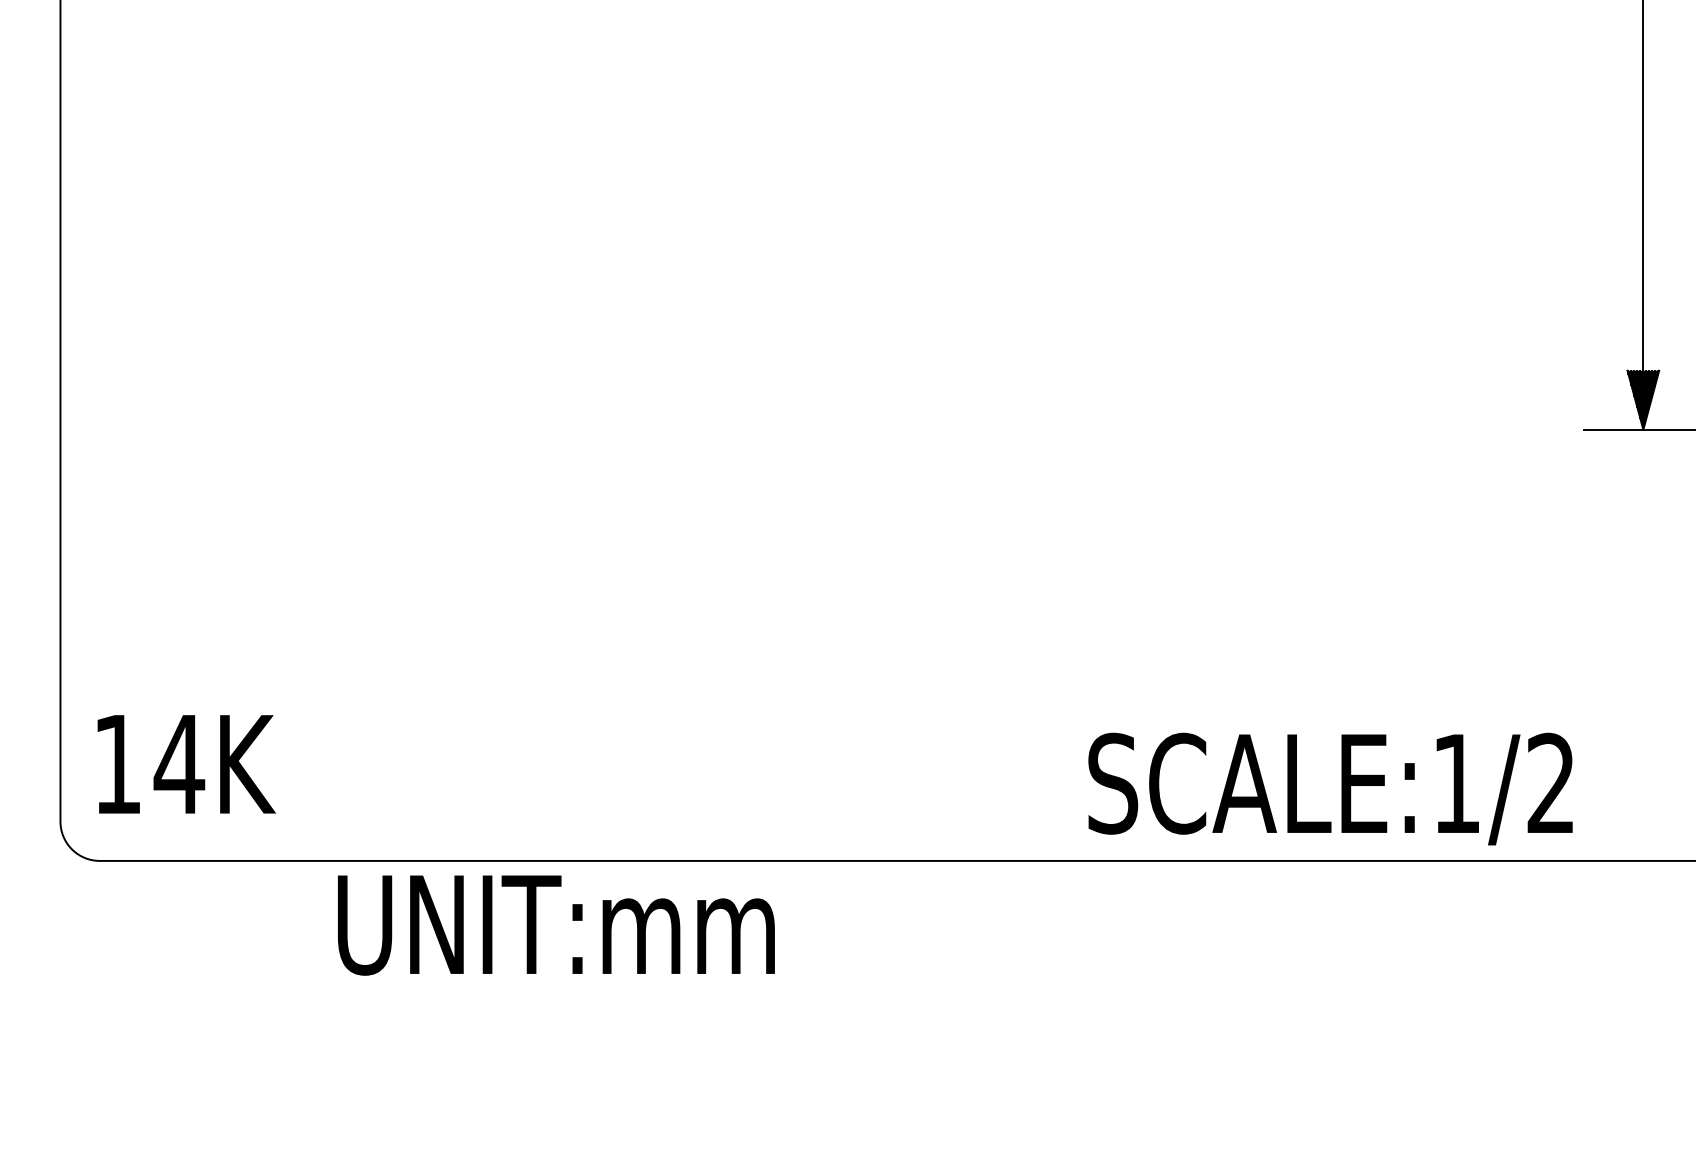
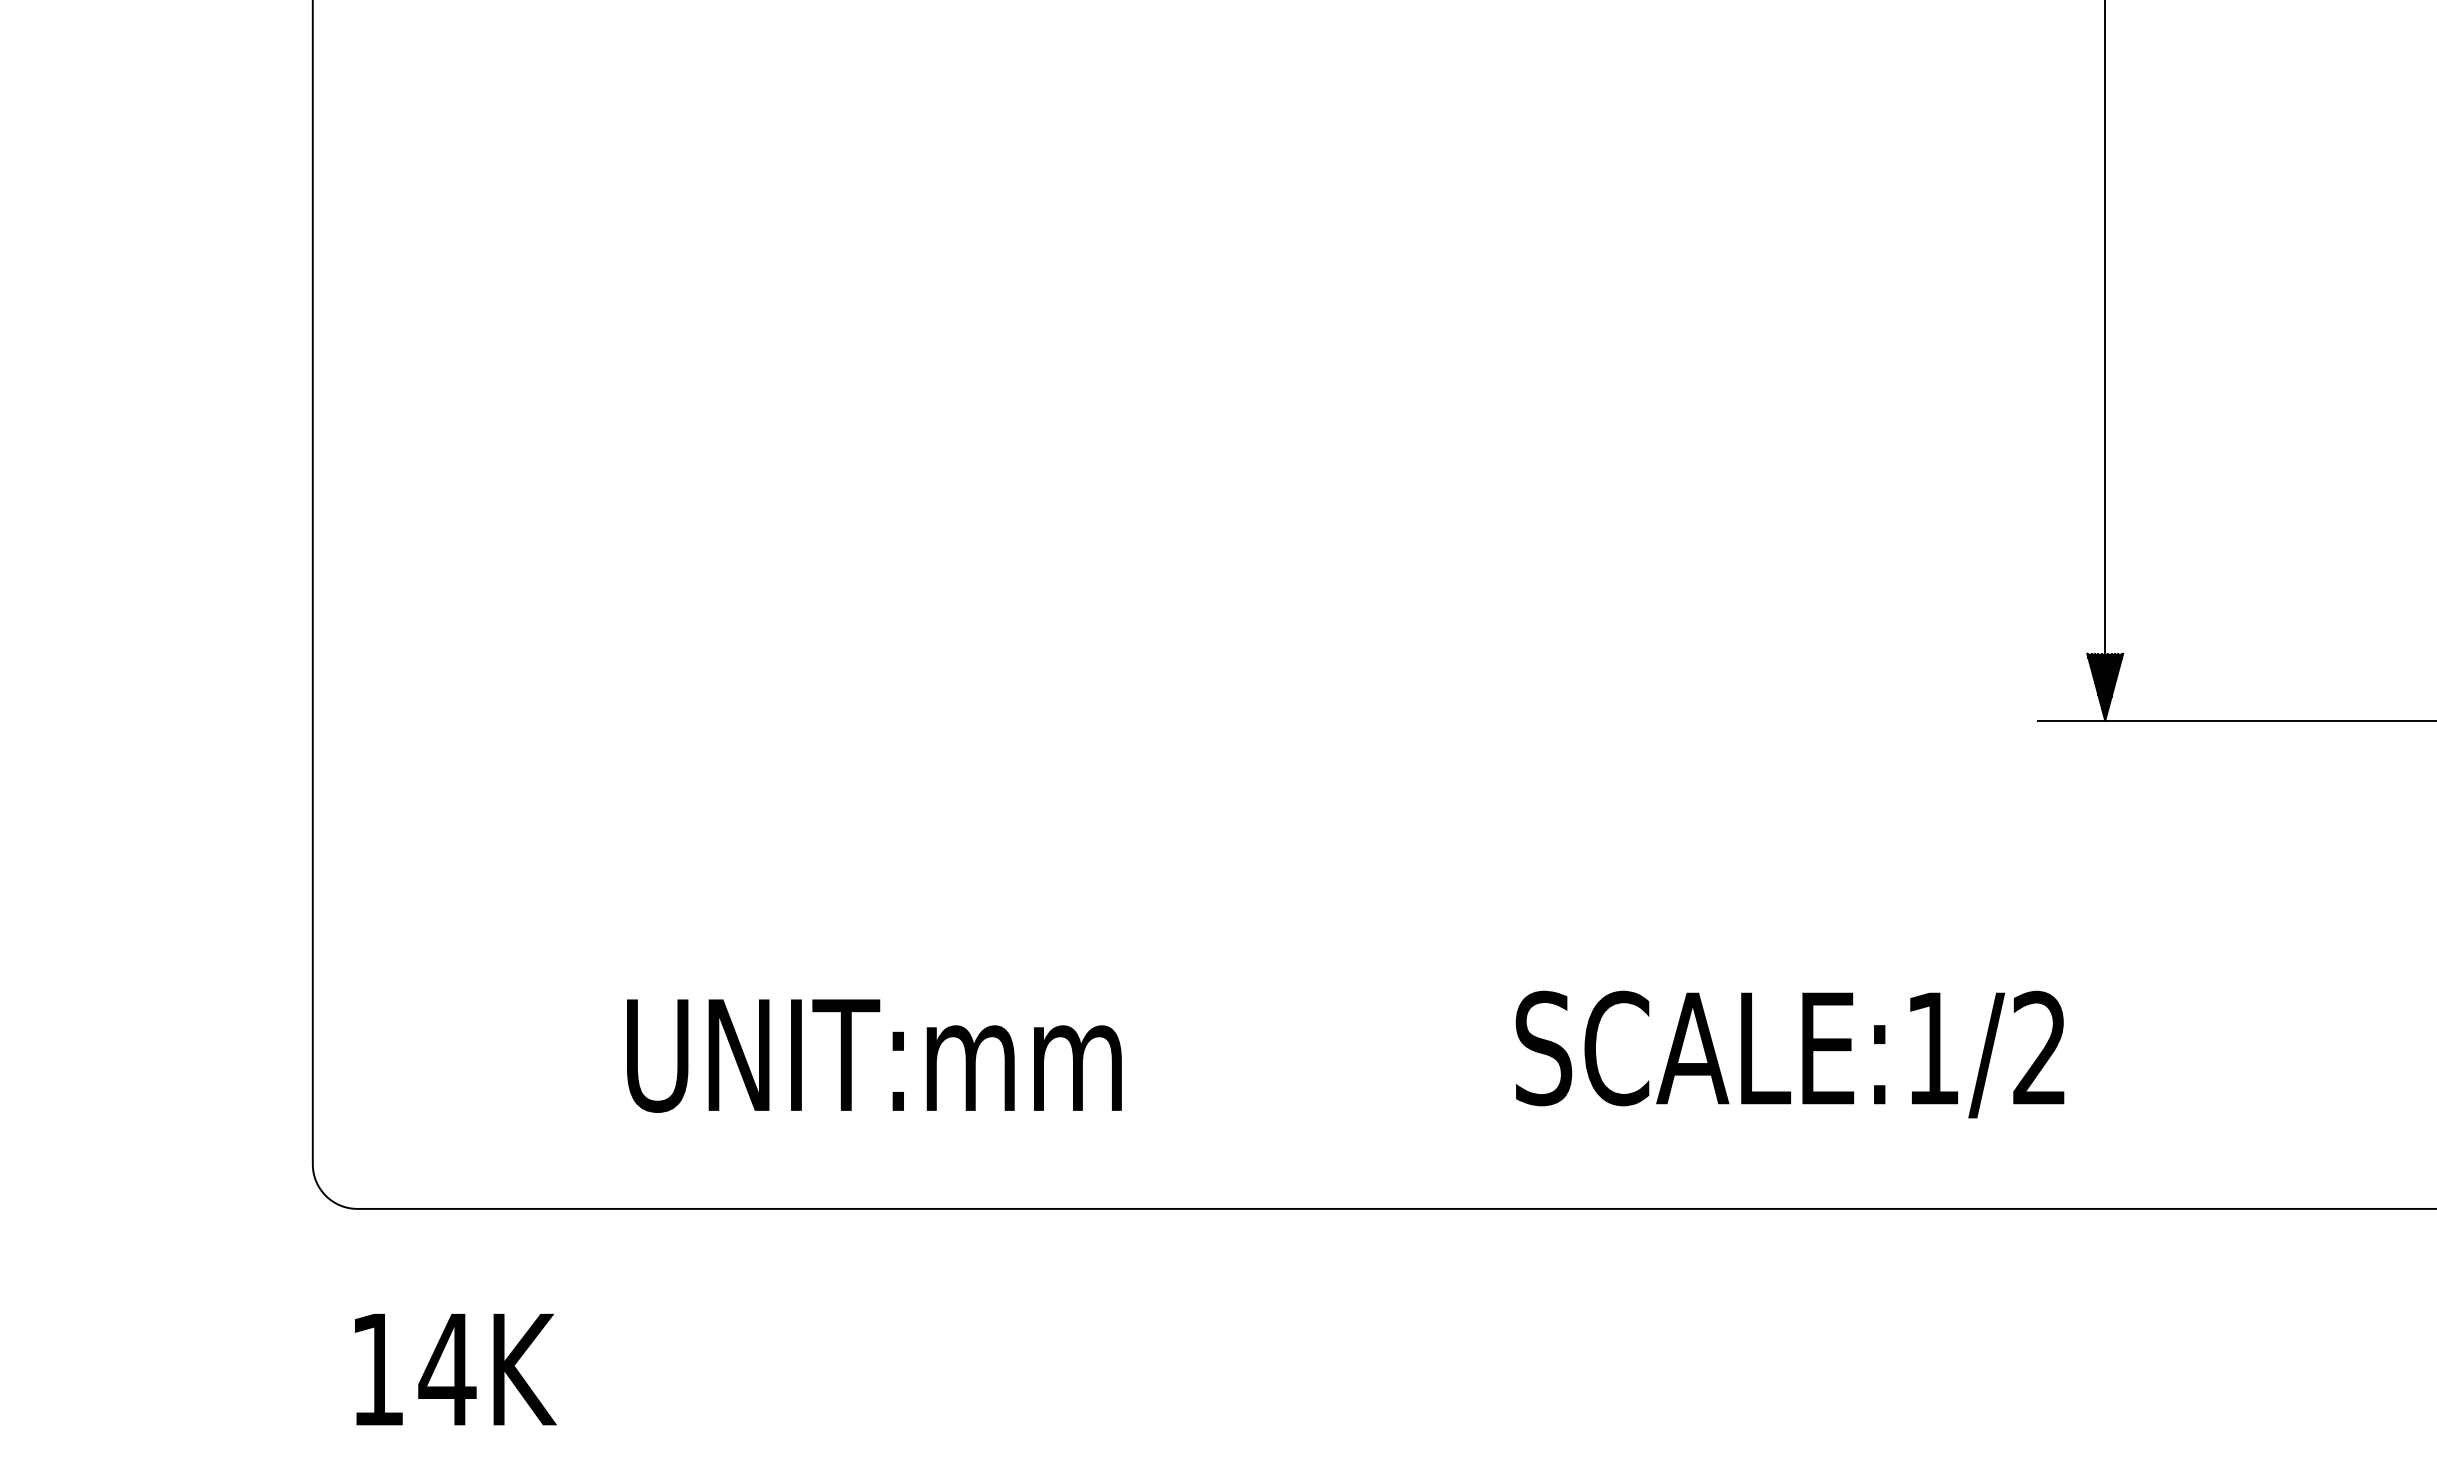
text: (186, 764) -> (455, 1369), moved
text: (1330, 789) -> (1789, 1054), moved
text: (556, 925) -> (874, 1055), moved

